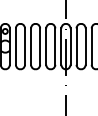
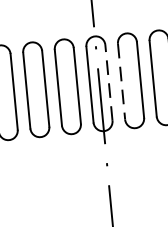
line: (70, 46) -> (108, 82), solid -> dashed
line: (76, 47) -> (121, 83), solid -> dashed

